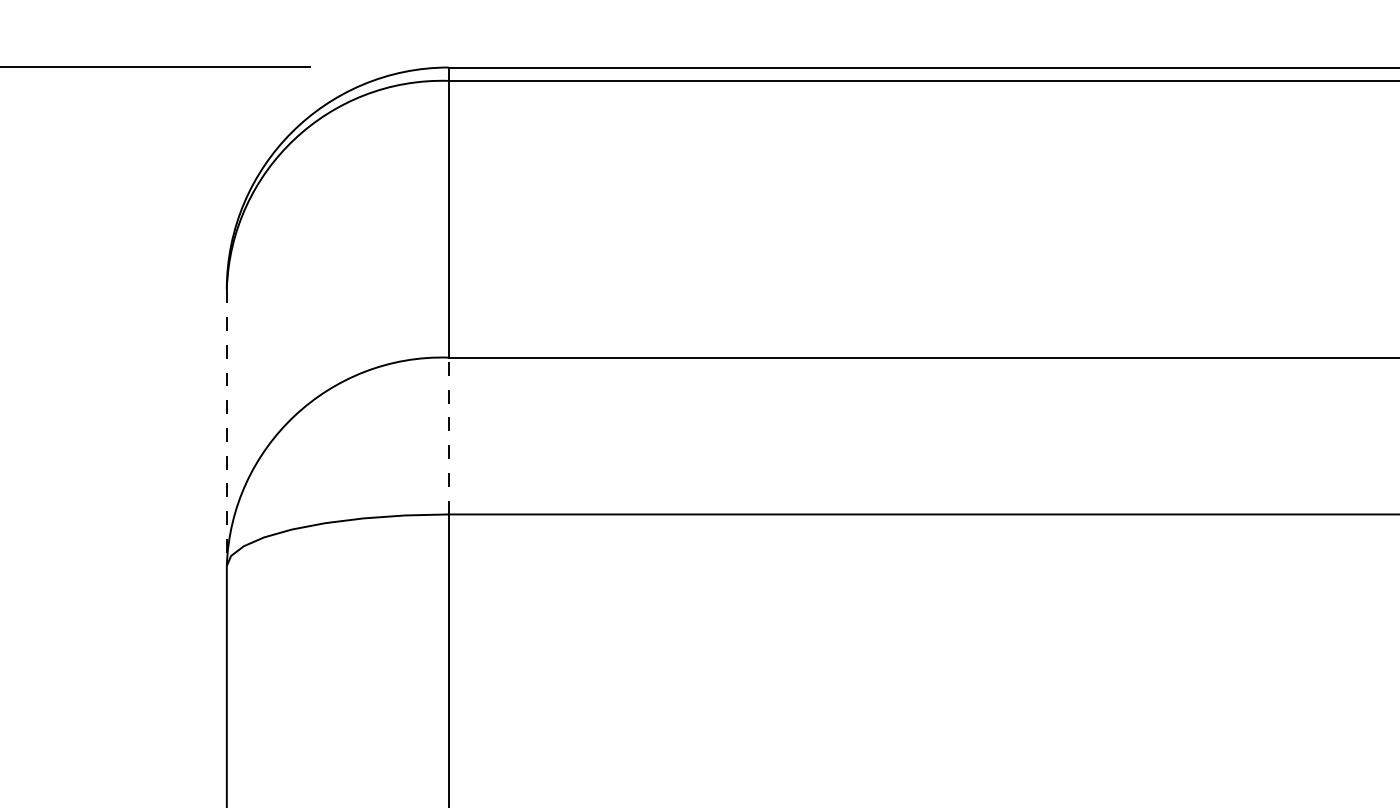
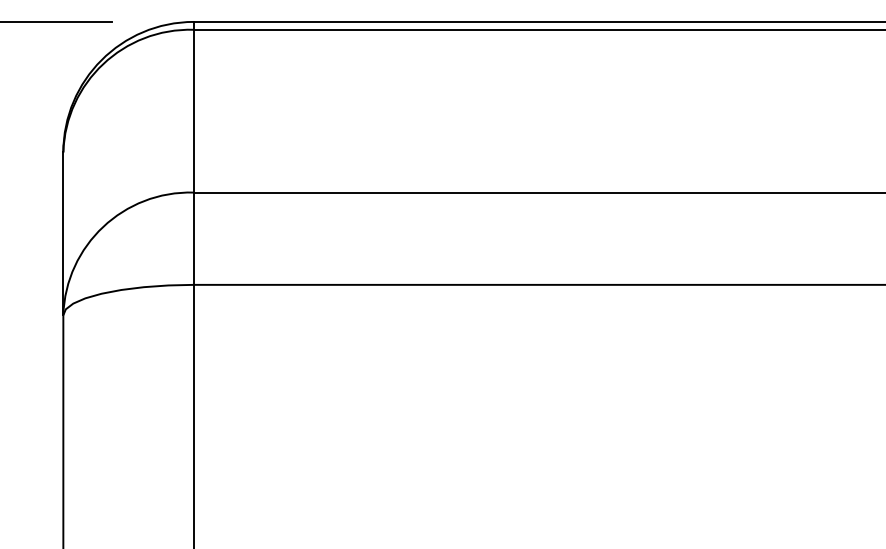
line: (227, 428) -> (63, 234), dashed -> solid
line: (448, 435) -> (193, 238), dashed -> solid

